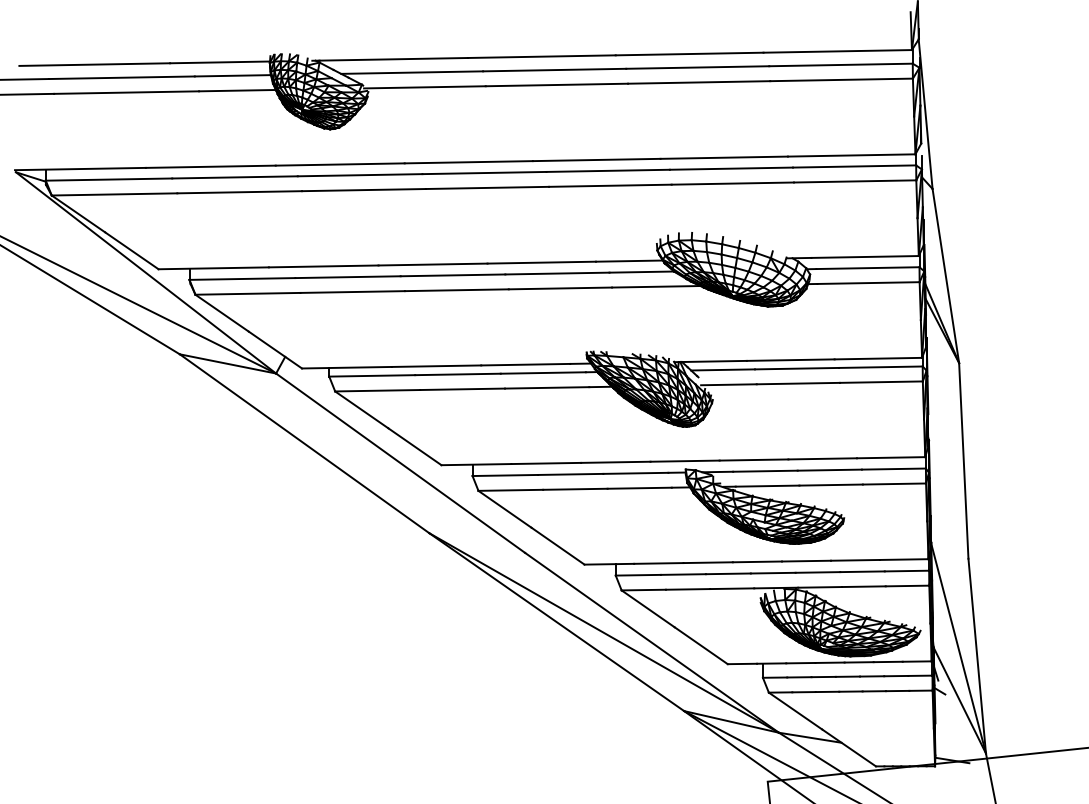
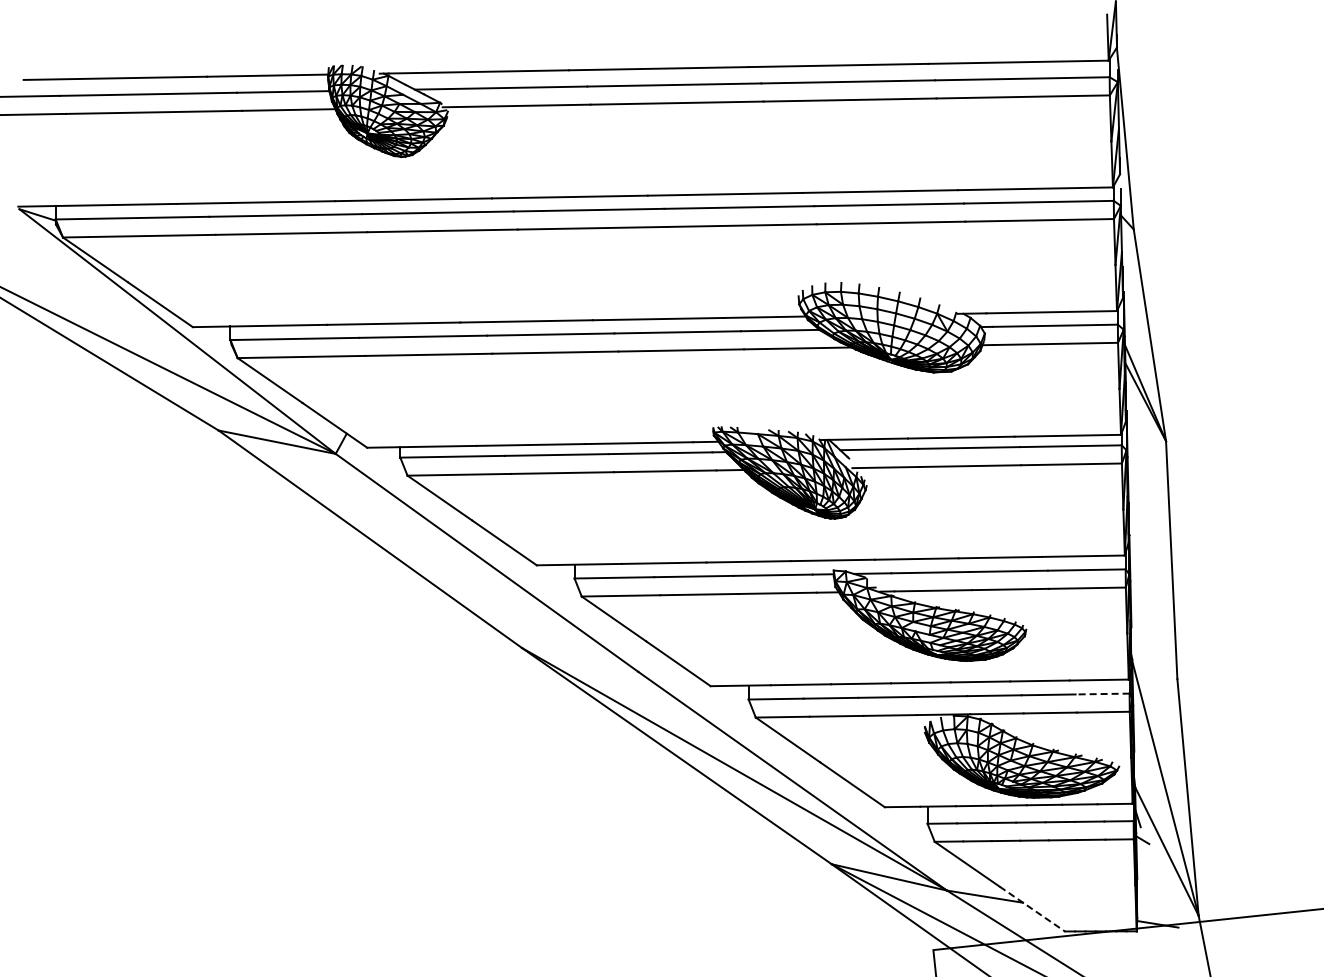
line: (906, 571) -> (1102, 694), solid -> dashed
line: (849, 748) -> (1032, 909), solid -> dashed

